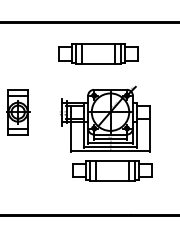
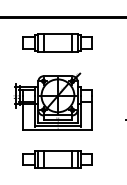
part: (98, 53) -> (57, 42), moved
part: (112, 170) -> (57, 159), moved

